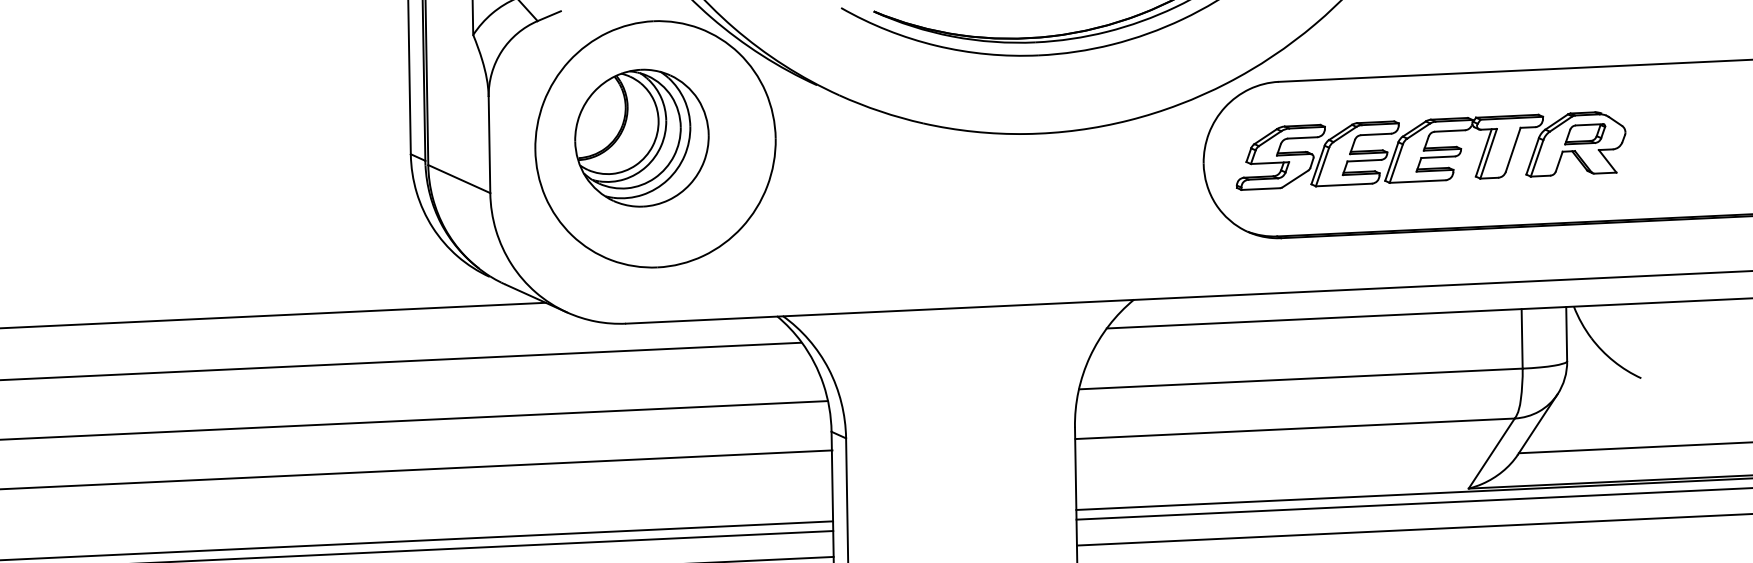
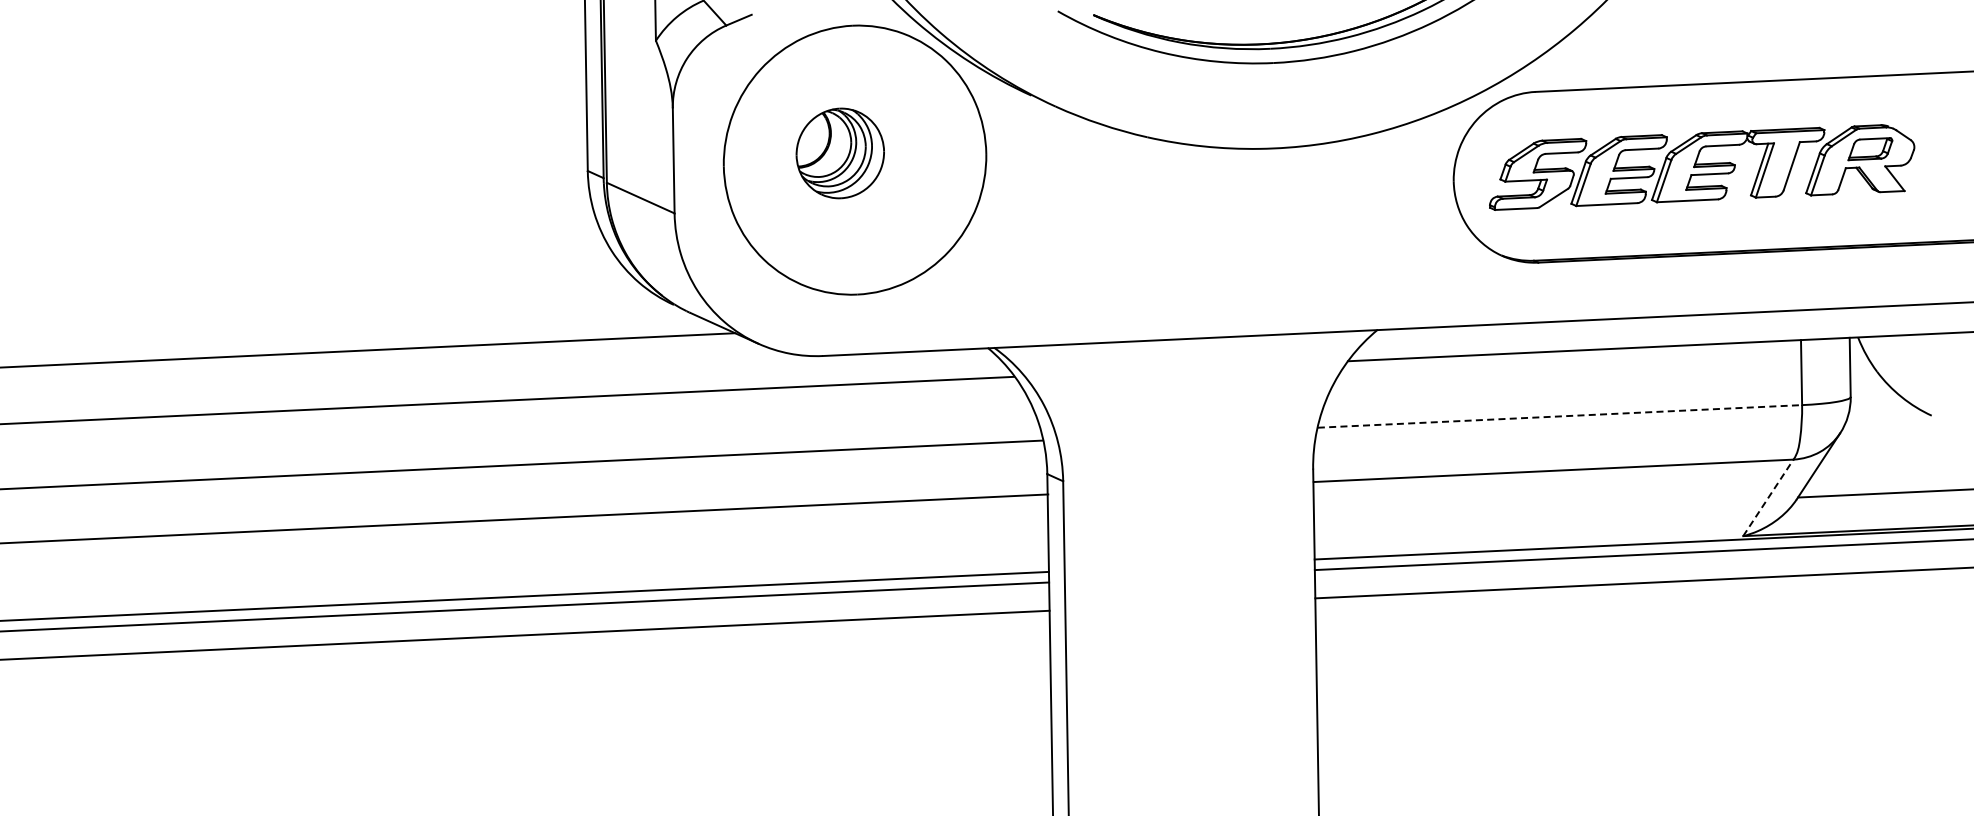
part: (642, 138) -> (840, 153), size x0.6
line: (1301, 379) -> (1560, 416), solid -> dashed
line: (1491, 453) -> (1768, 497), solid -> dashed

